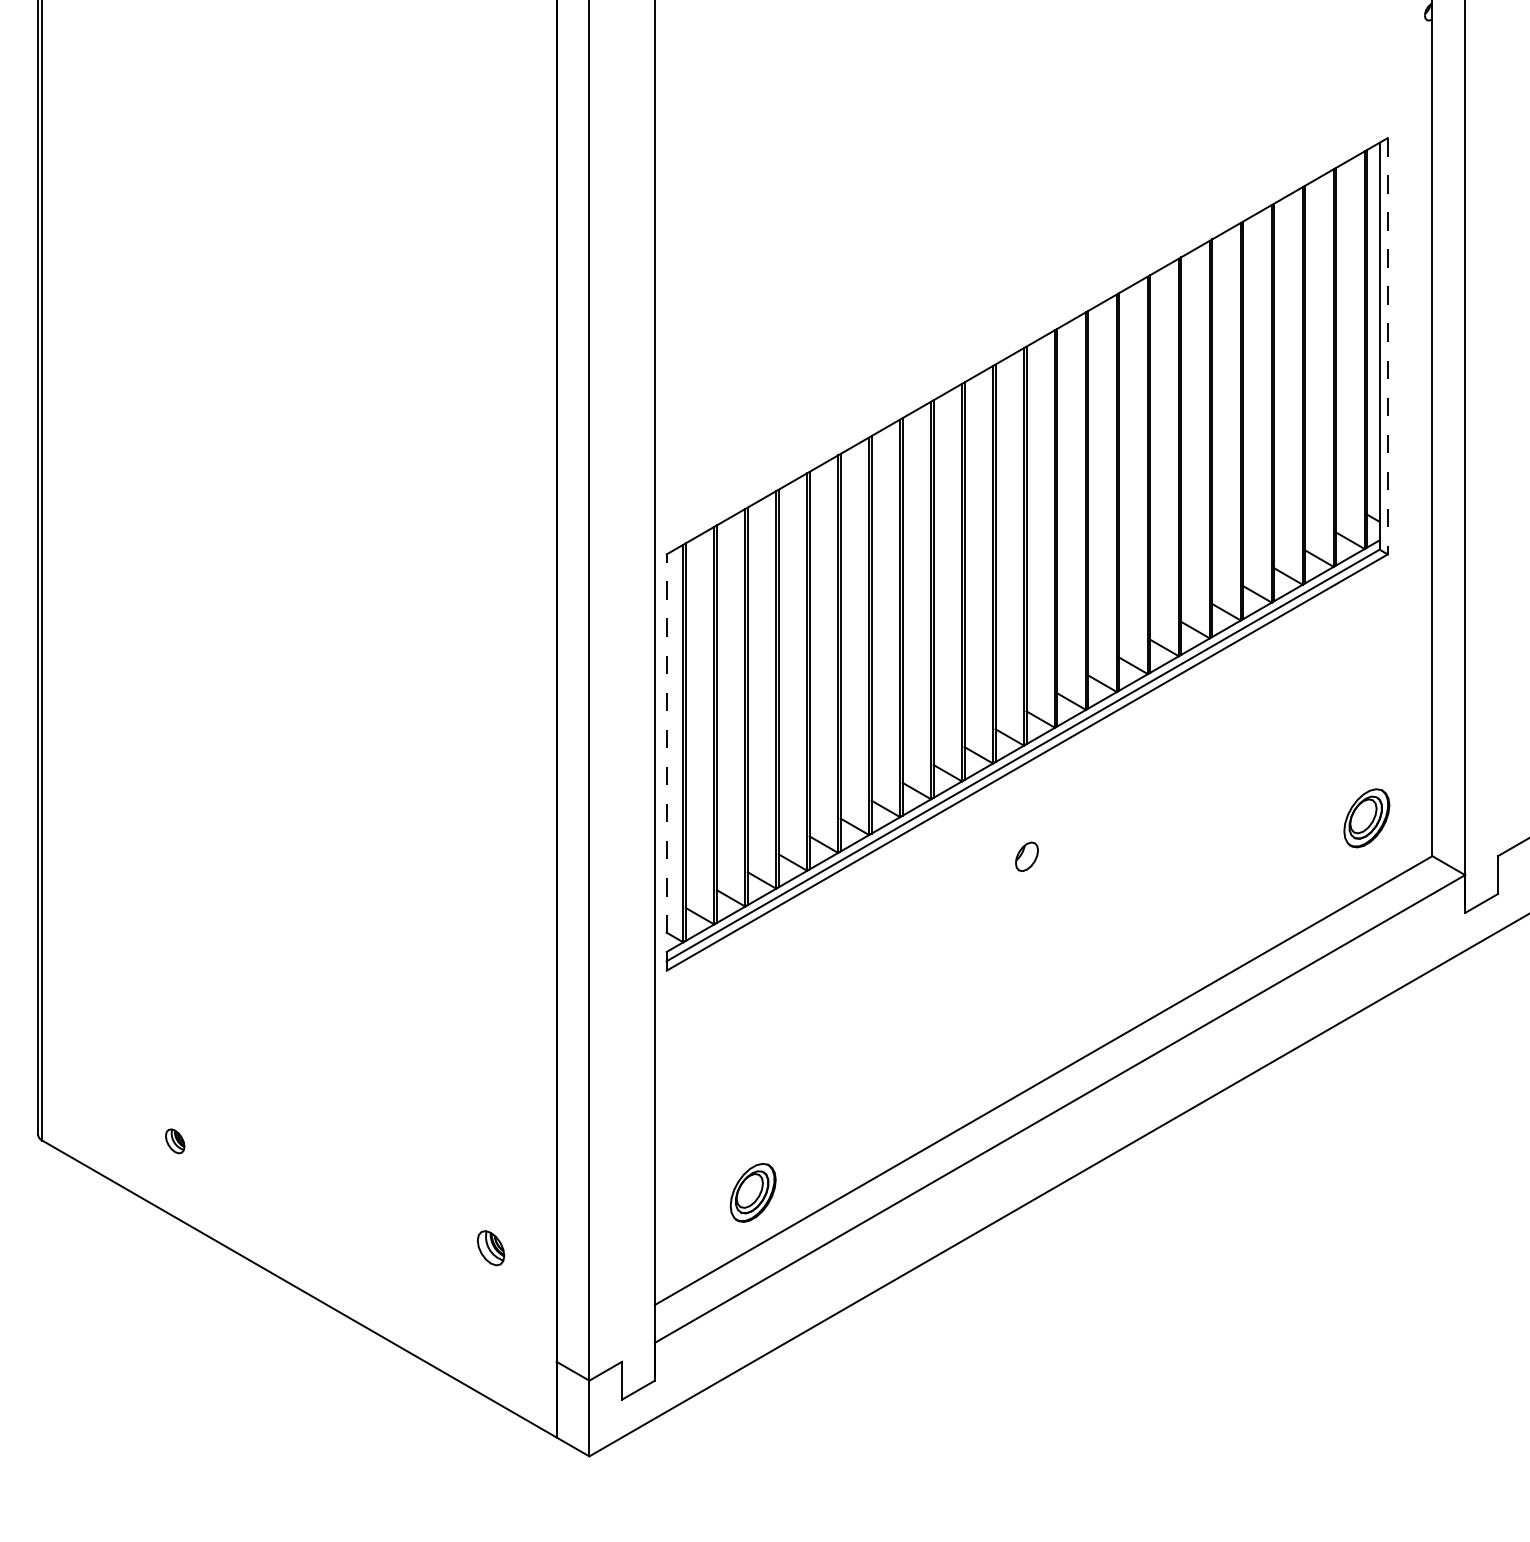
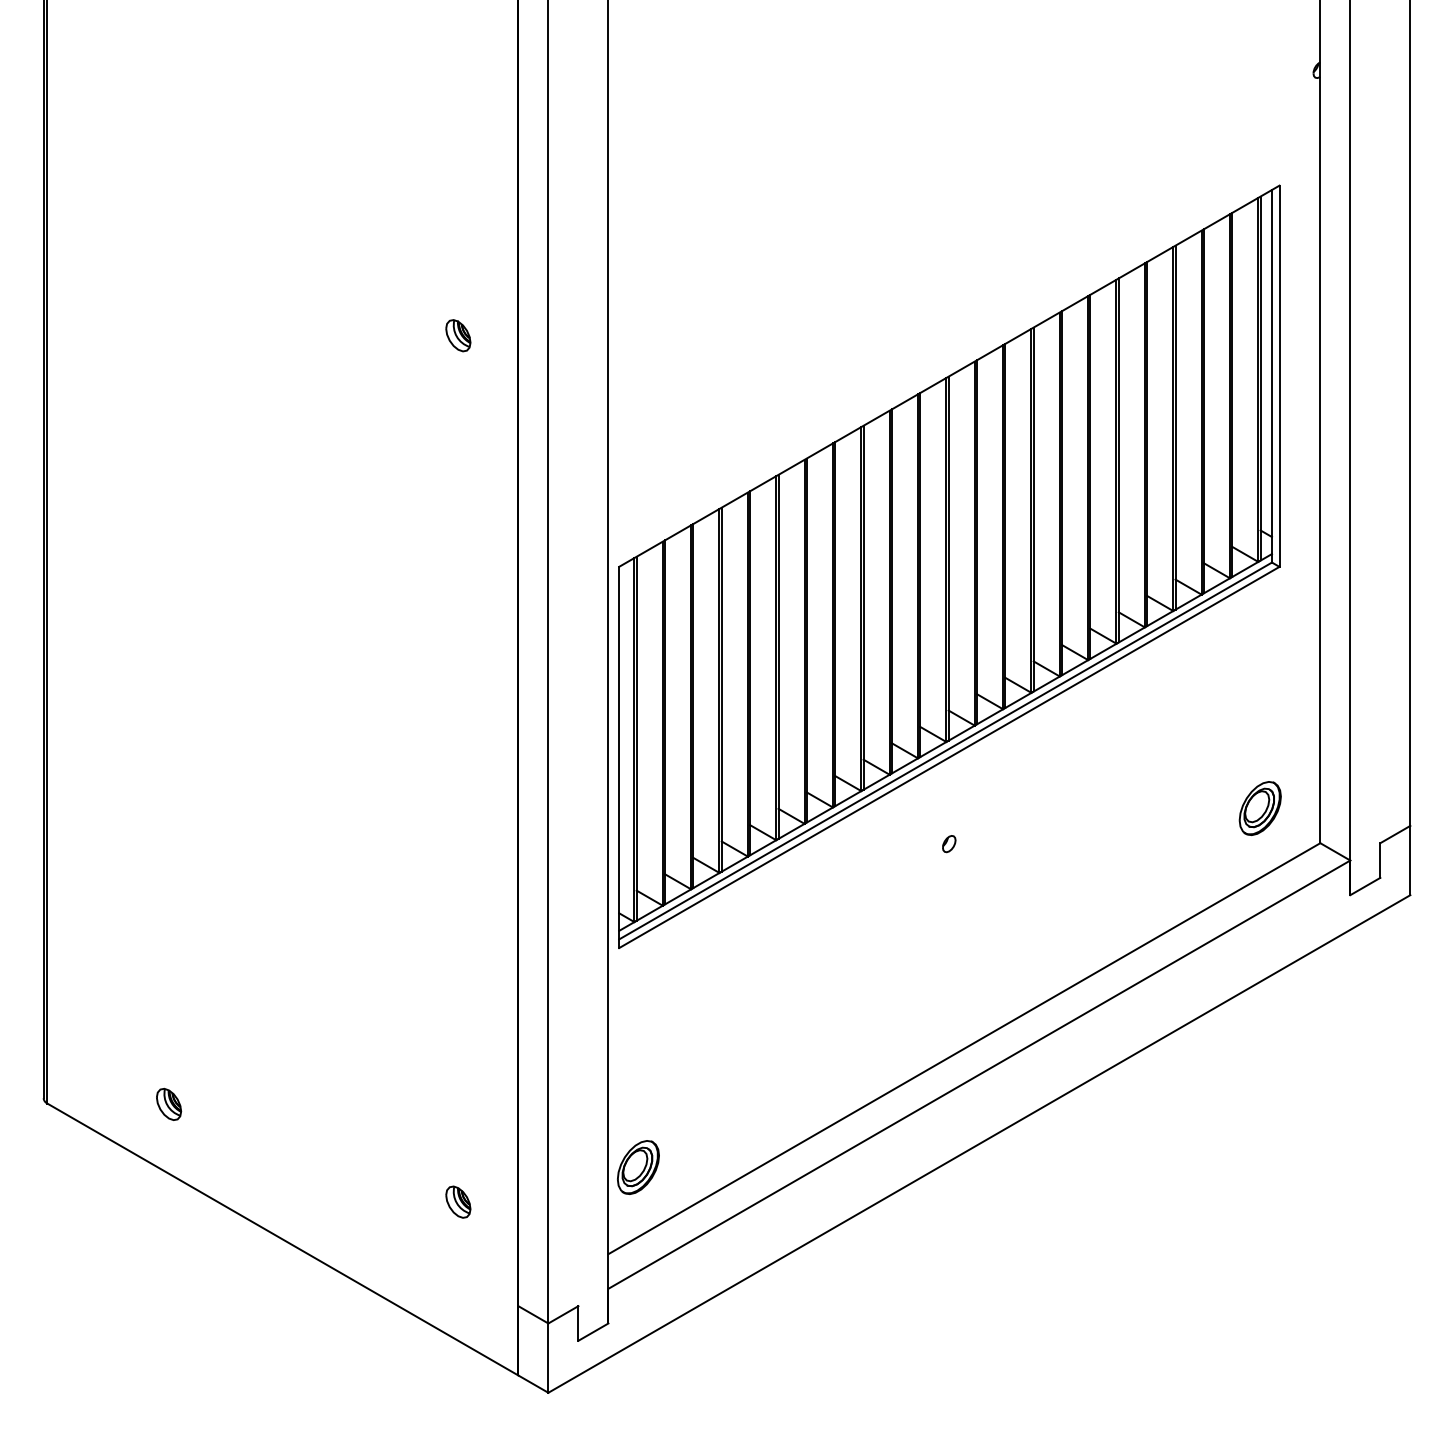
part: (491, 301) -> (458, 335), added
line: (1387, 346) -> (1279, 376), dashed -> solid
line: (667, 762) -> (619, 757), dashed -> solid
part: (1027, 857) -> (949, 844), size x0.62
part: (175, 1140) -> (169, 1103), size x1.43
part: (753, 1192) -> (638, 1167), moved

